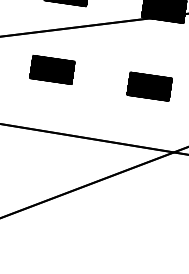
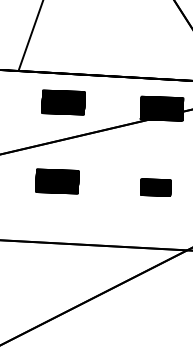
part: (149, 86) -> (155, 187), size x0.7

